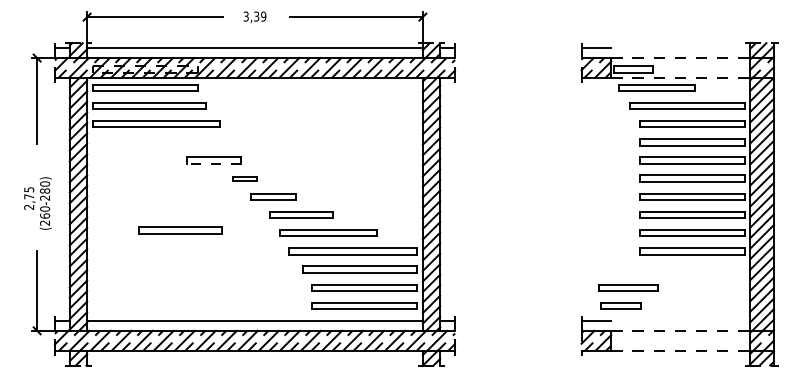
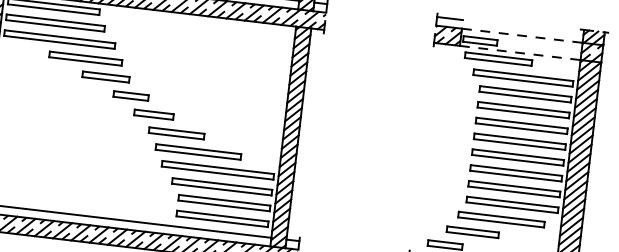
line: (213, 163) -> (105, 79), dashed -> solid
part: (244, 178) -> (130, 95), size x1.67
part: (180, 230) -> (85, 58), moved
part: (681, 269) -> (501, 219), added
part: (628, 287) -> (472, 232), moved

